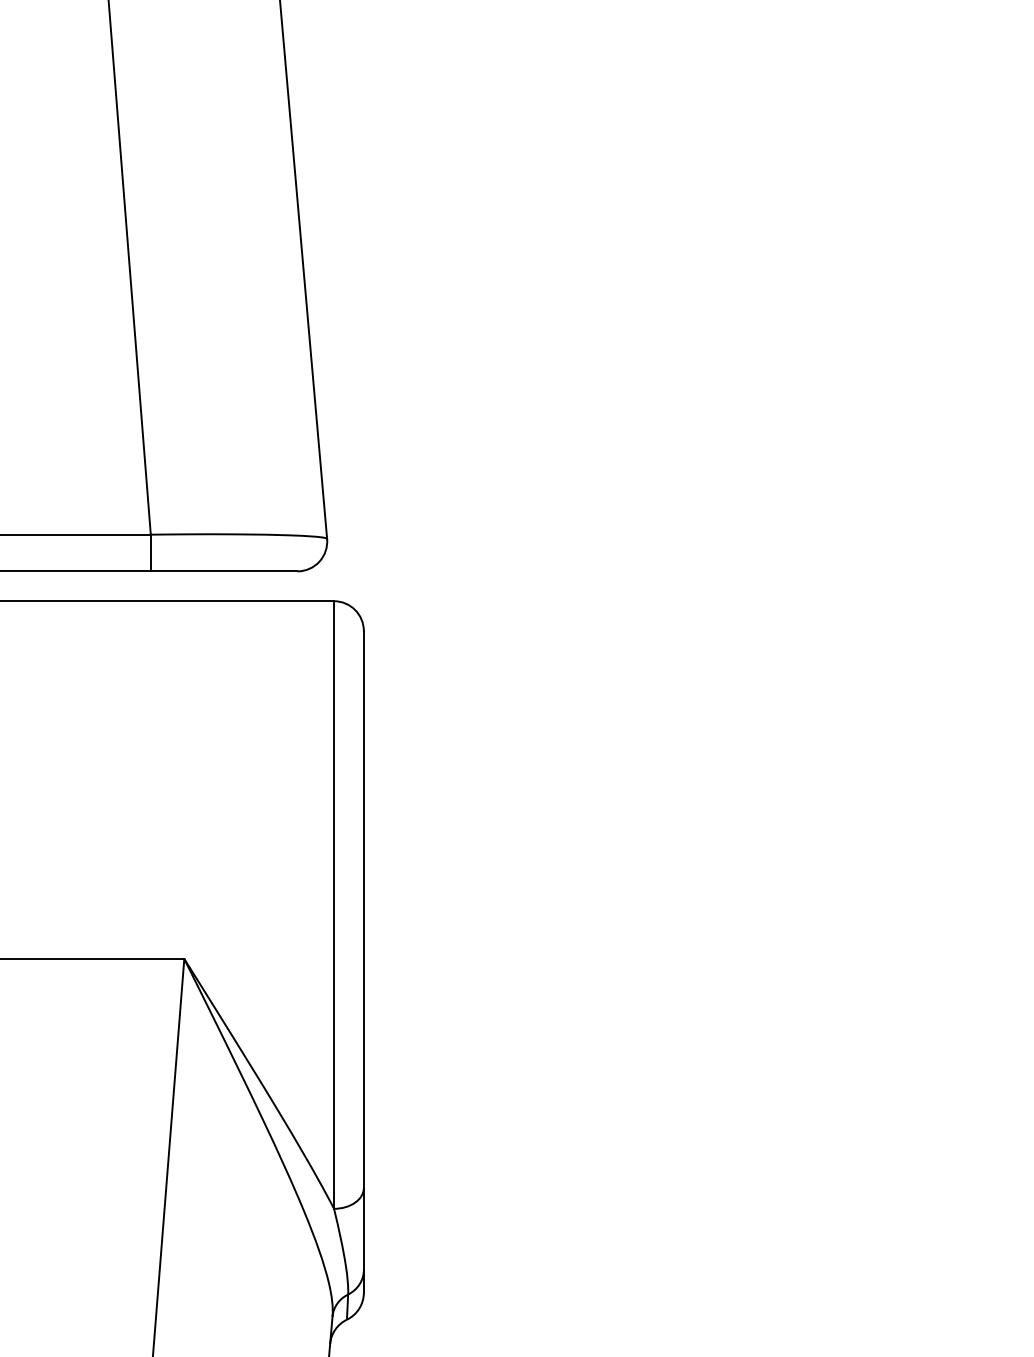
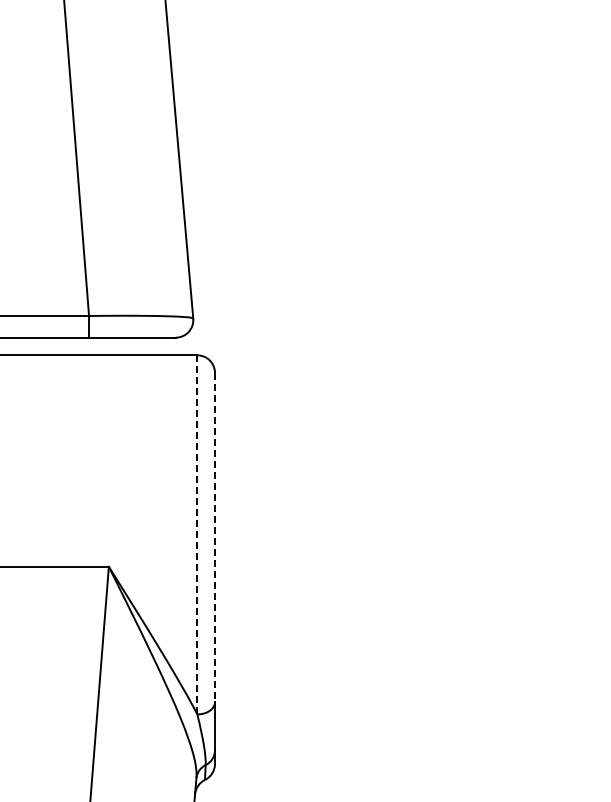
line: (334, 904) -> (197, 534), solid -> dashed
line: (363, 909) -> (214, 537), solid -> dashed

